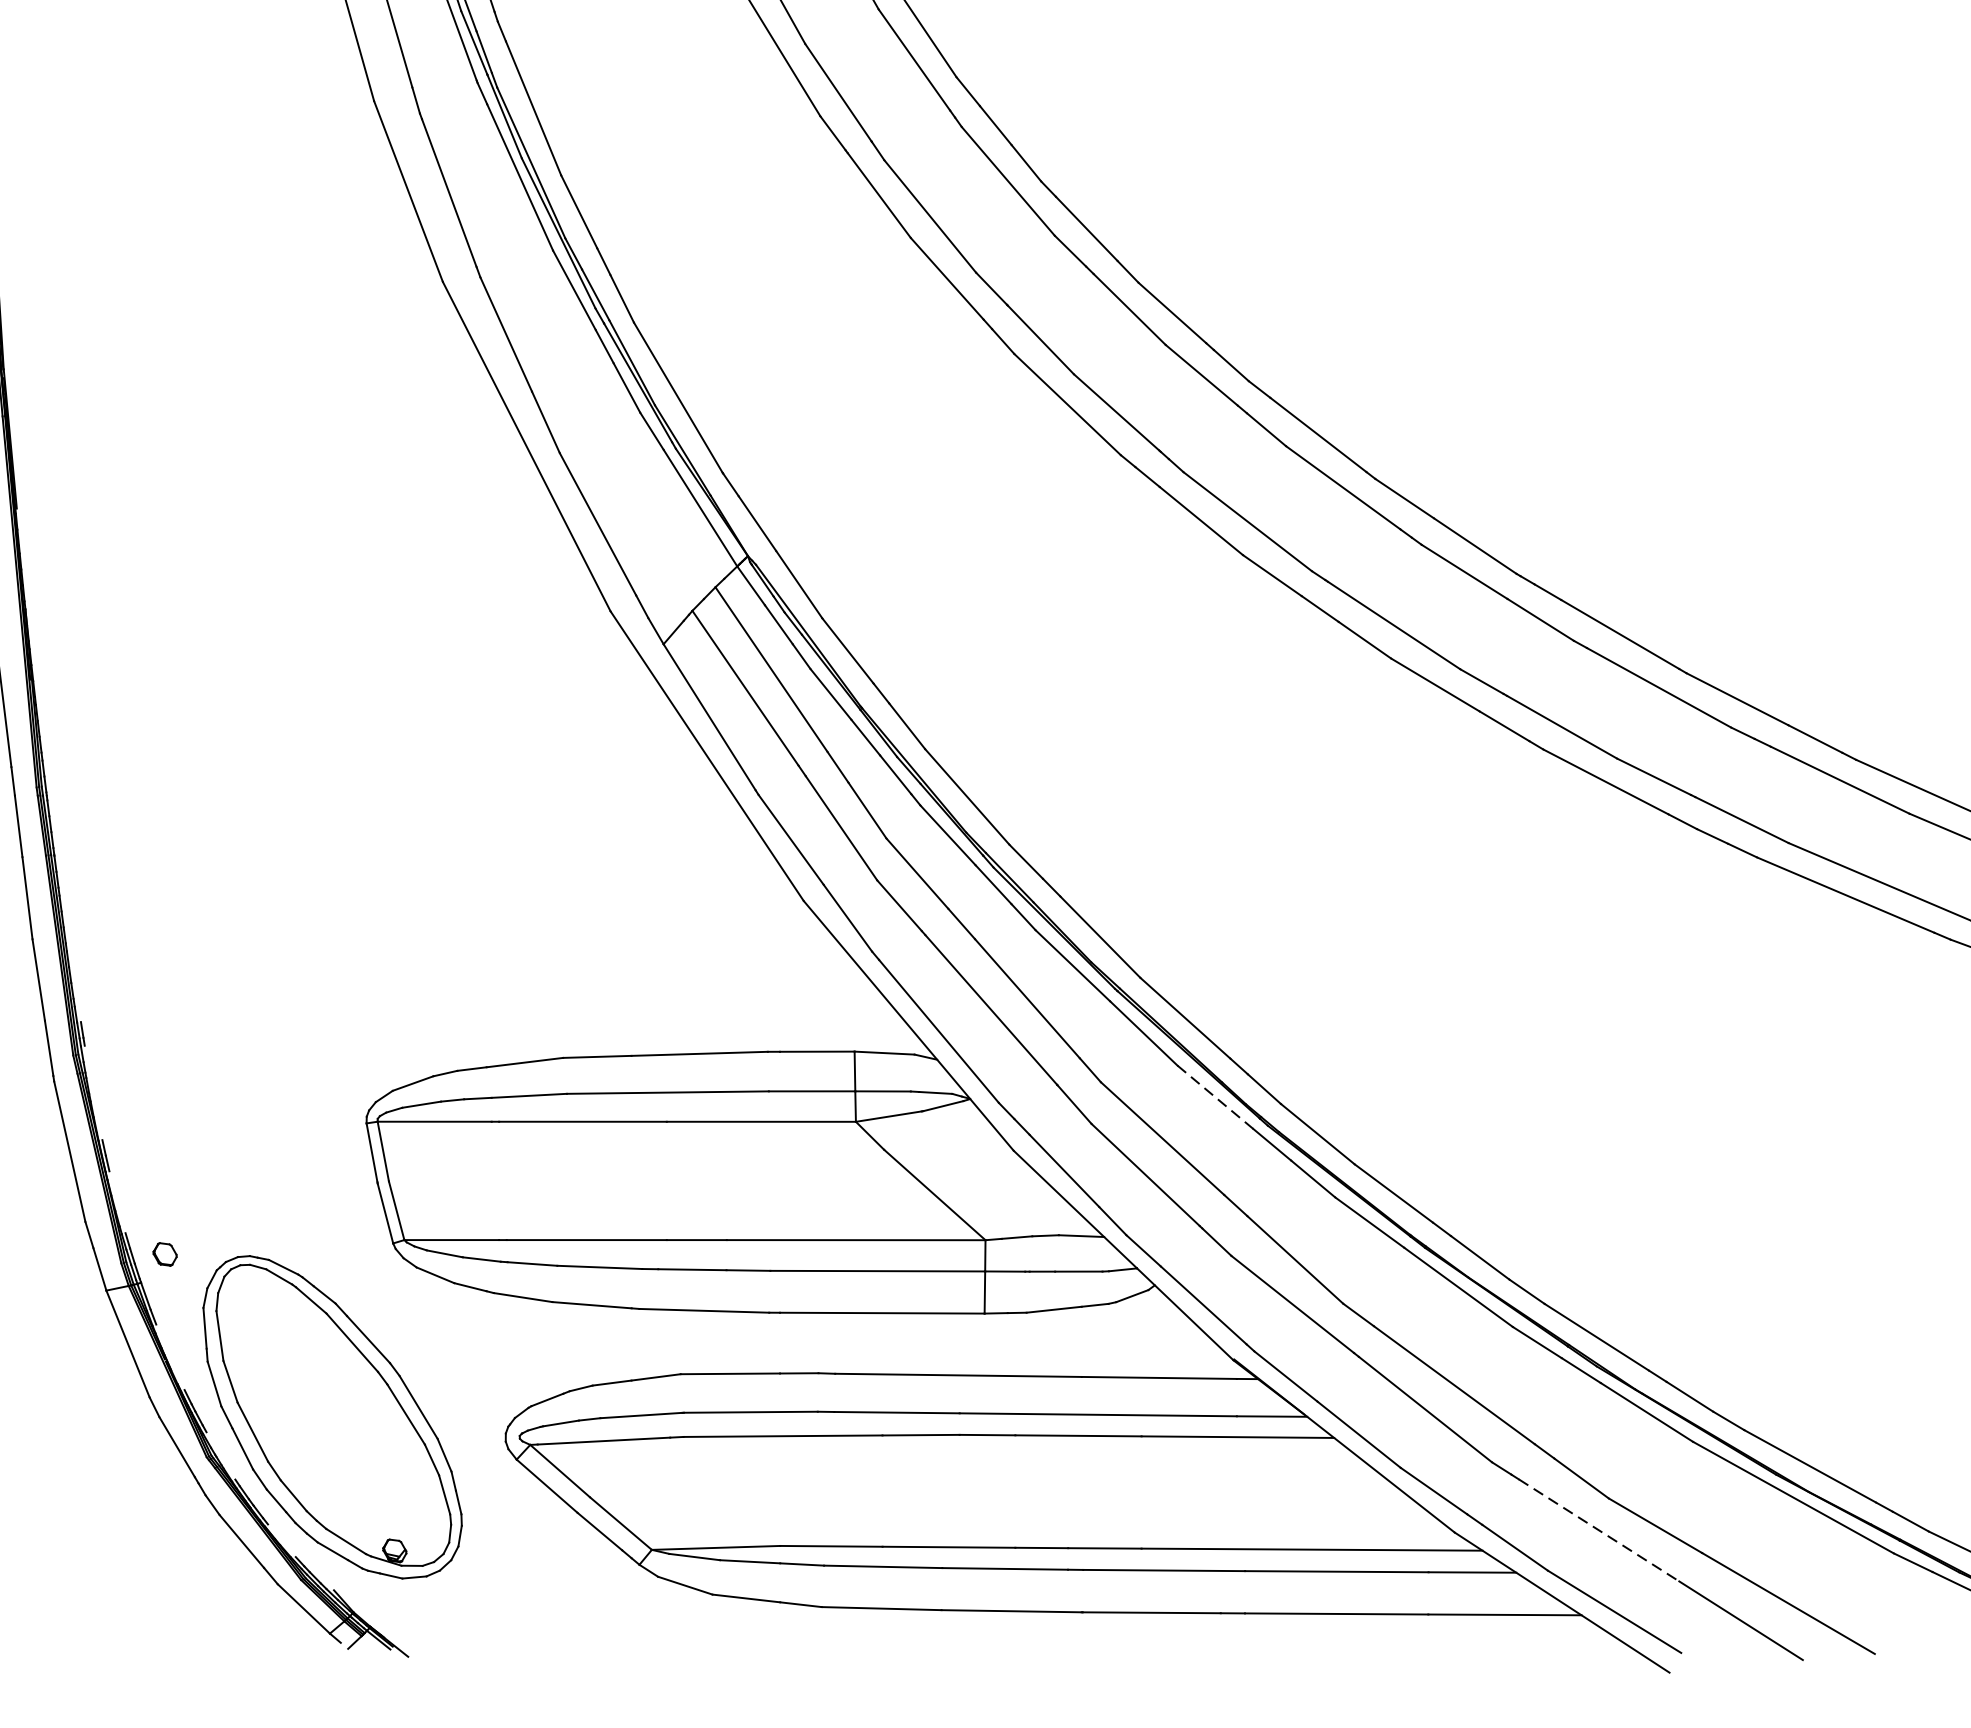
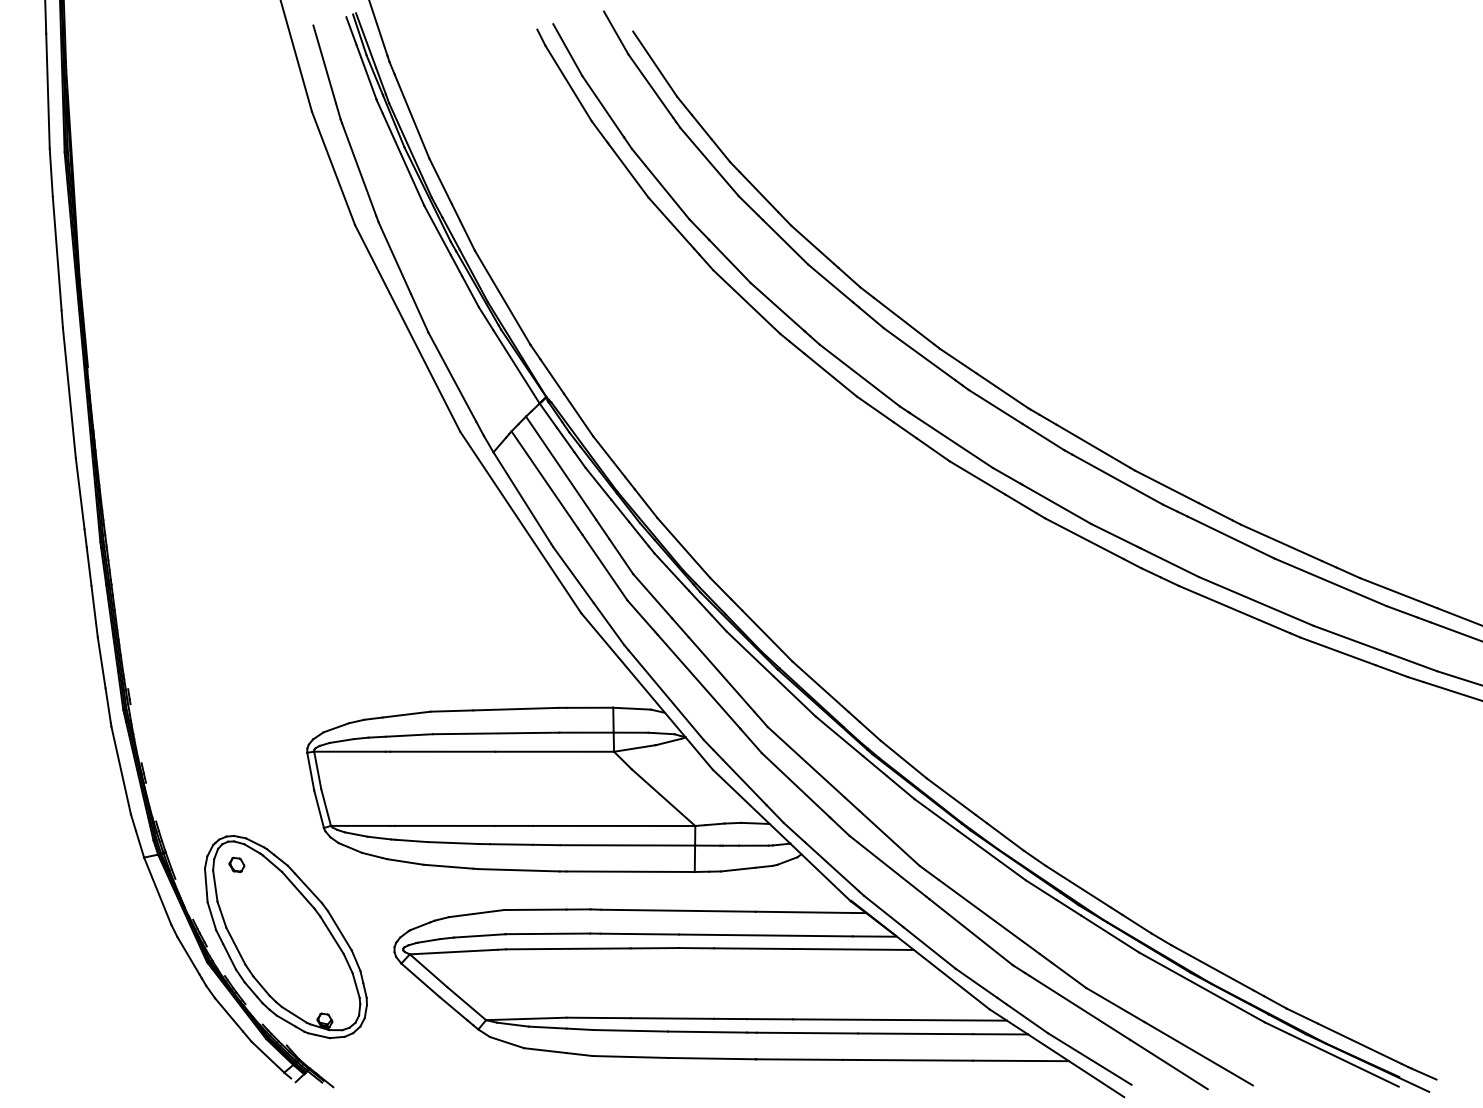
line: (1215, 1097) -> (839, 736), dashed -> solid
part: (164, 1253) -> (236, 864), moved
line: (1599, 1529) -> (1080, 1007), dashed -> solid

